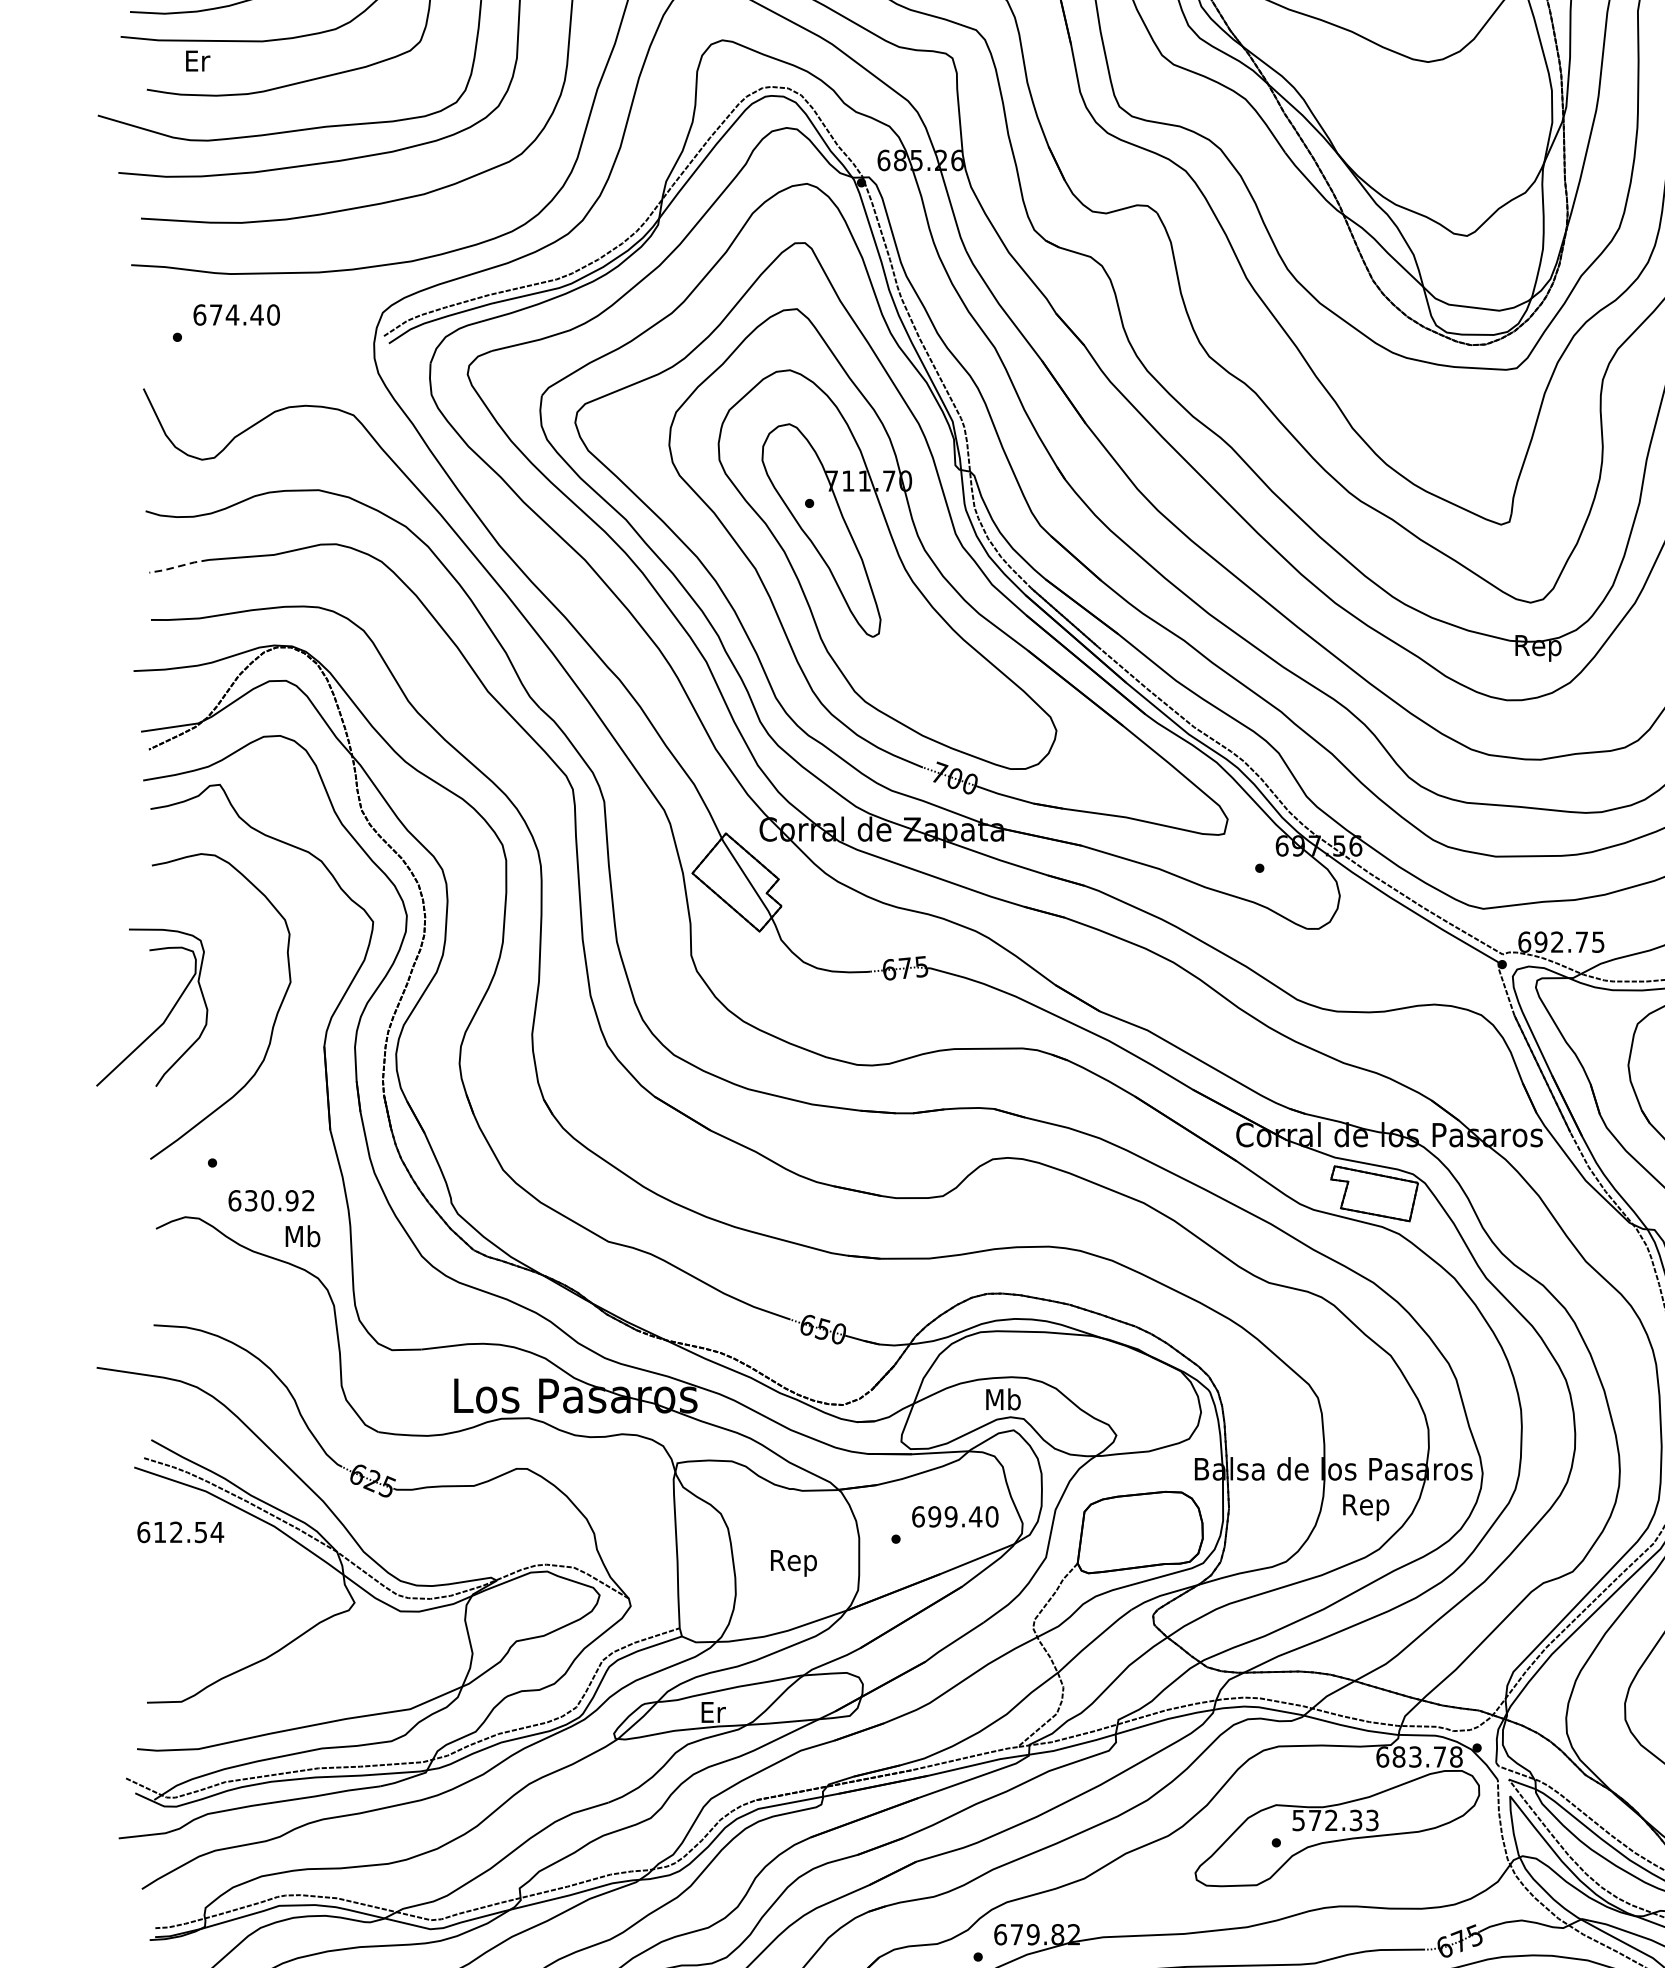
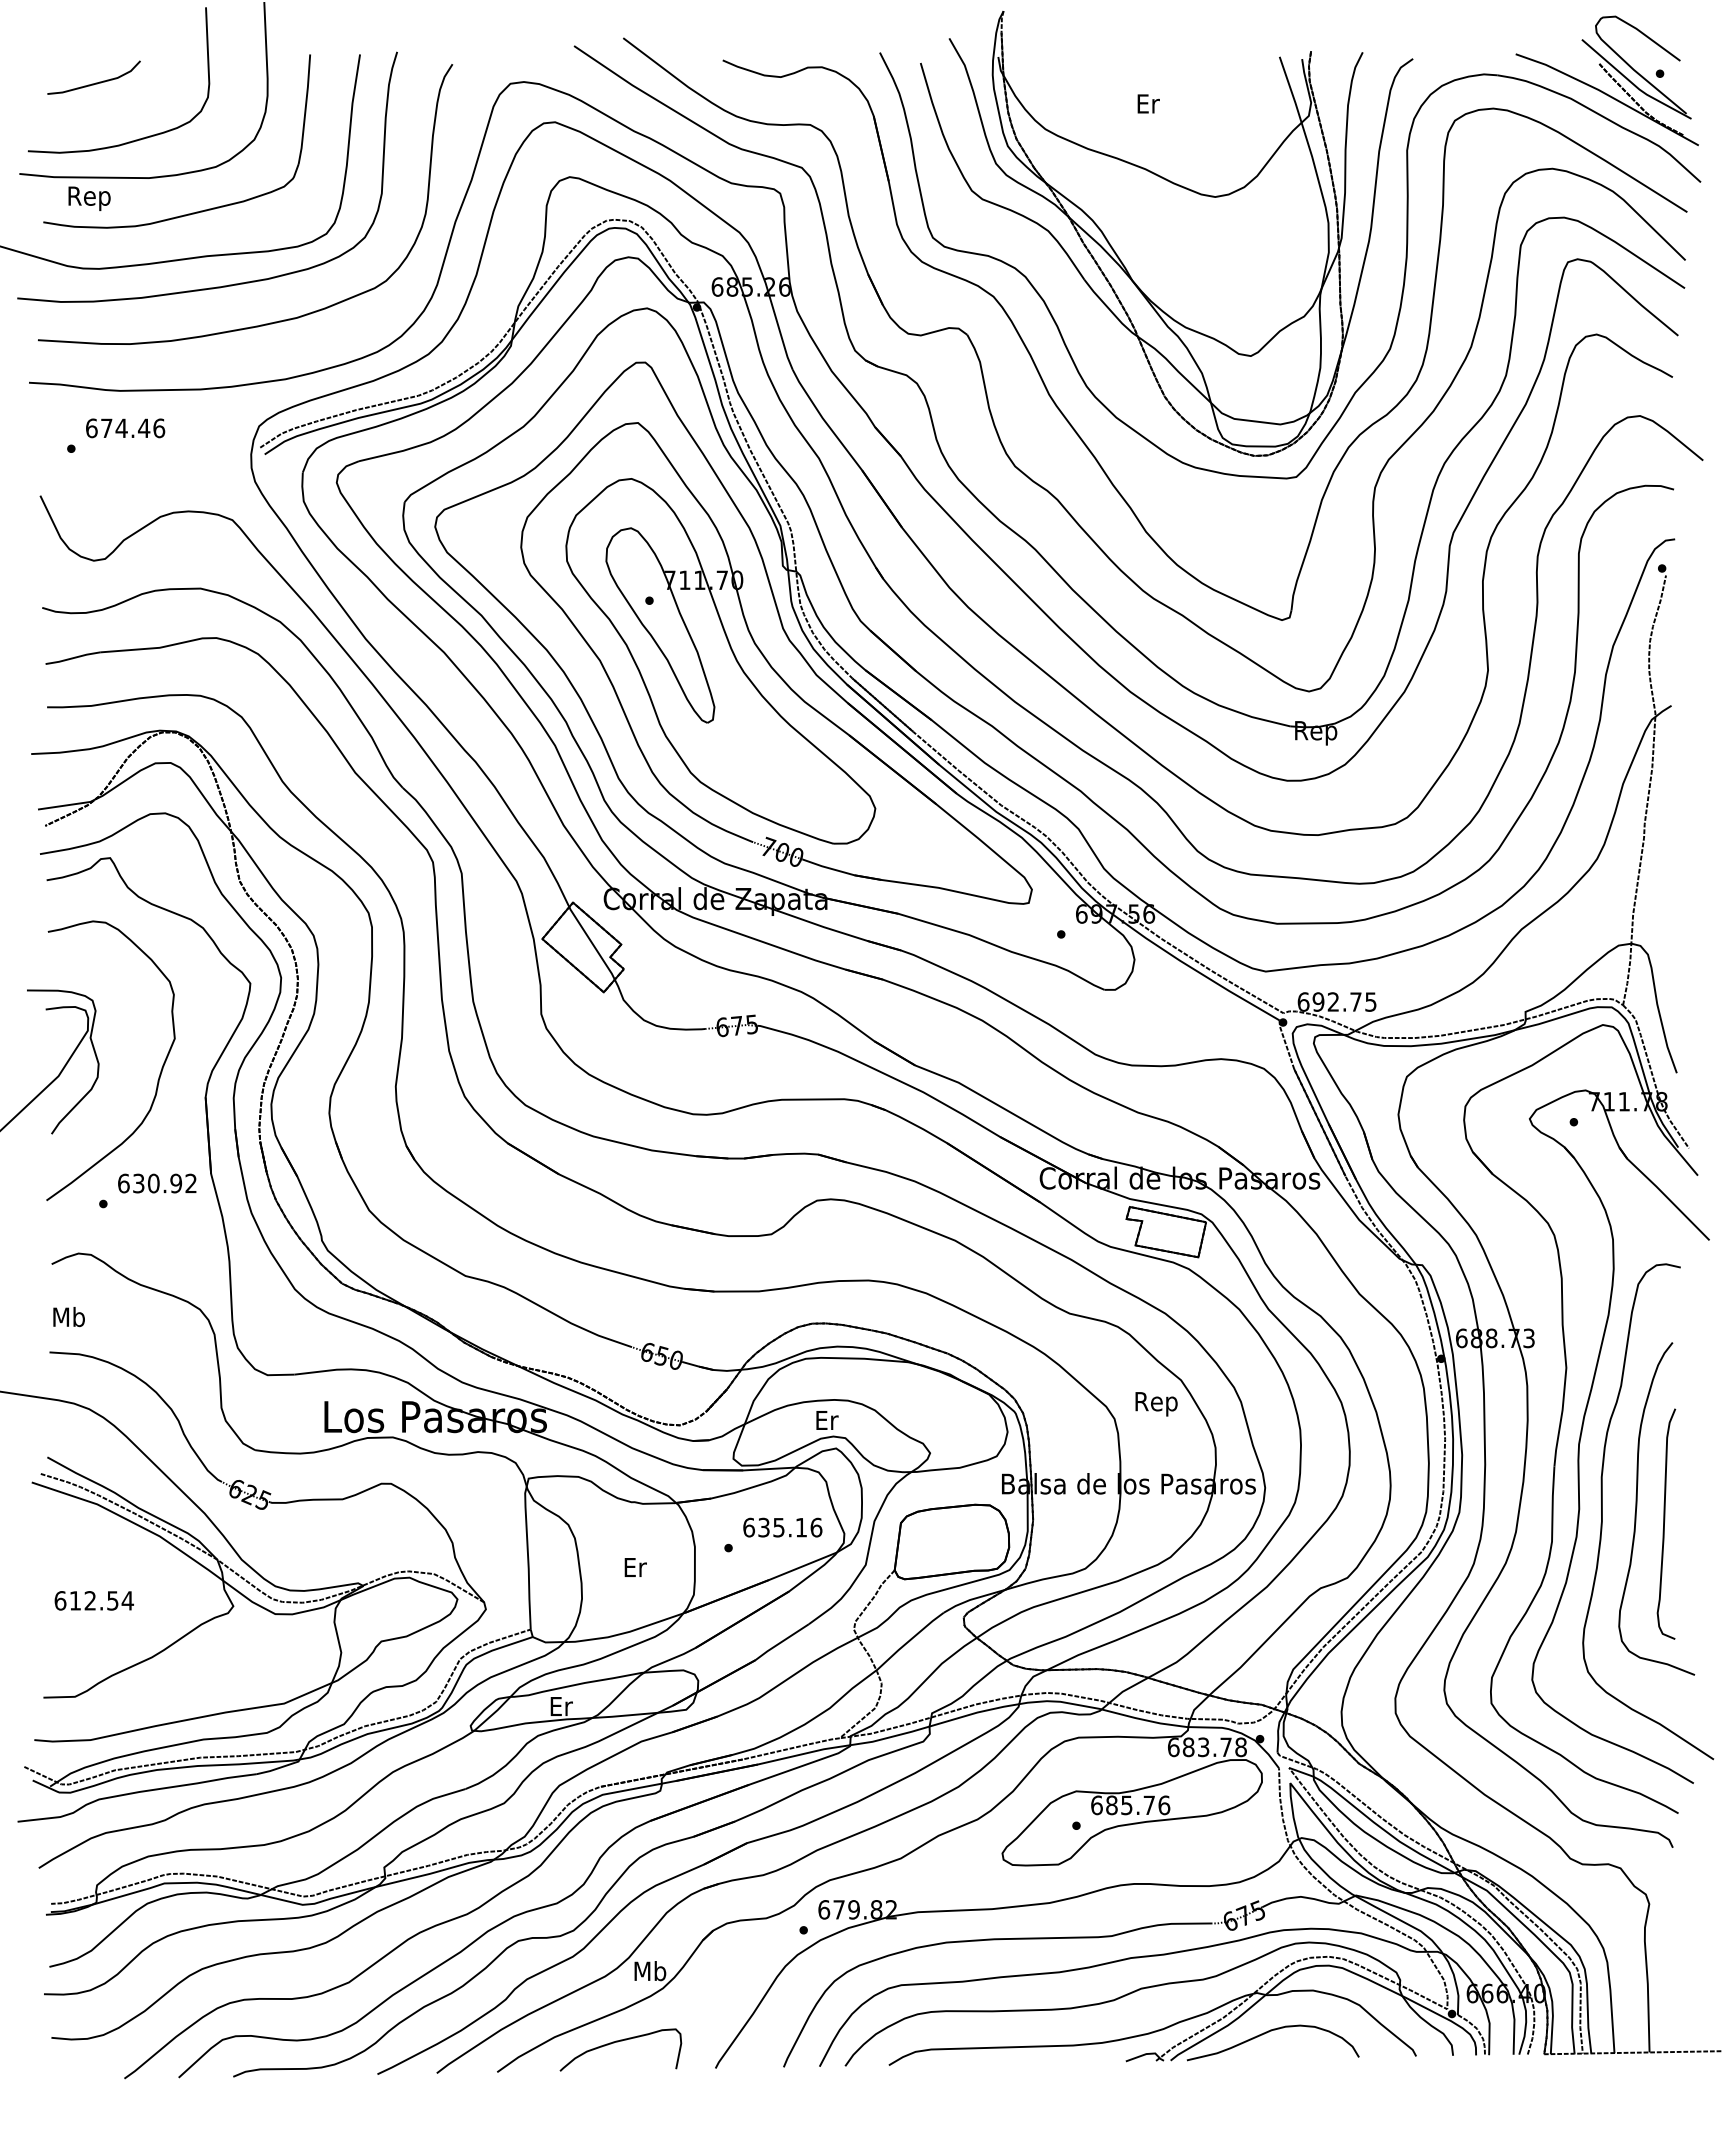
text: (197, 63) -> (89, 198), Er -> Rep
text: (273, 314) -> (159, 427), 674.40 -> 674.46
line: (178, 566) -> (72, 658), dashed -> solid
text: (271, 1200) -> (157, 1183), moved
text: (302, 1236) -> (68, 1317), moved
text: (1003, 1399) -> (826, 1420), Mb -> Er
text: (1366, 1507) -> (1156, 1404), moved
text: (963, 1516) -> (790, 1527), 699.40 -> 635.16
text: (179, 1531) -> (93, 1600), moved
text: (794, 1563) -> (635, 1570), Rep -> Er
text: (1335, 1820) -> (1130, 1805), 572.33 -> 685.76

